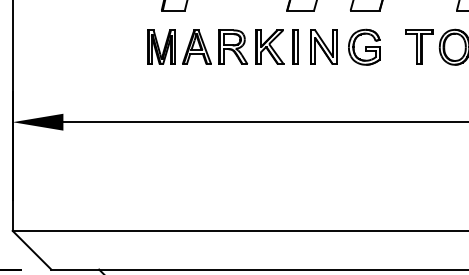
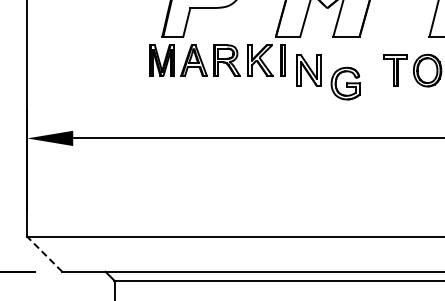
part: (222, 47) -> (217, 60), moved
part: (364, 47) -> (345, 83), moved
line: (31, 250) -> (44, 254), solid -> dashed

